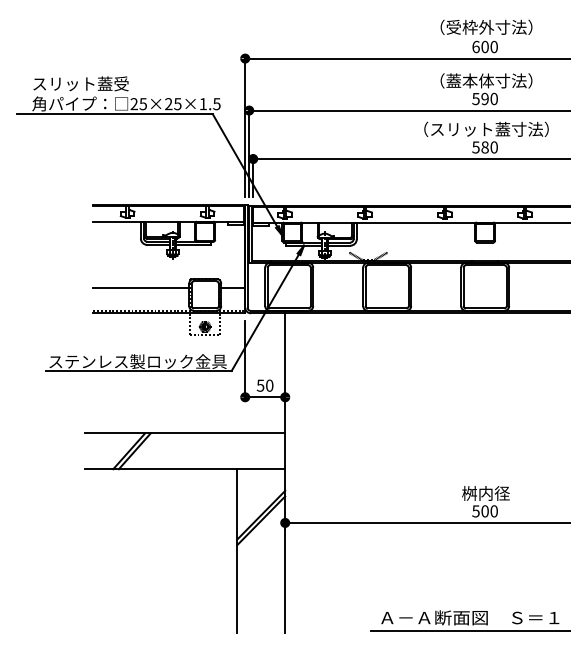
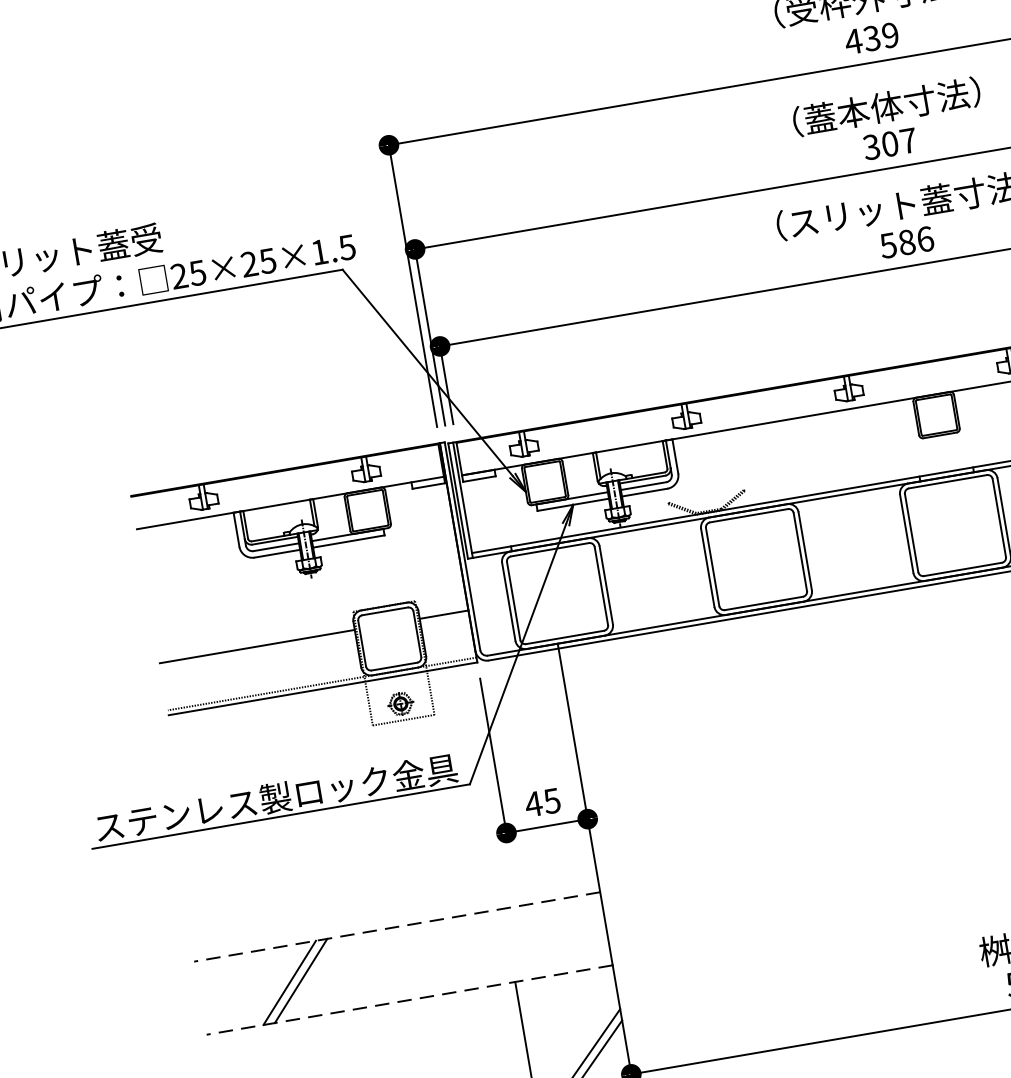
text: (484, 46) -> (870, 37), 600 -> 439
text: (484, 98) -> (888, 143), 590 -> 307
text: (493, 147) -> (923, 239), 580 -> 586
text: (264, 385) -> (541, 802), 50 -> 45
line: (185, 433) -> (397, 927), solid -> dashed
line: (185, 469) -> (410, 1000), solid -> dashed

